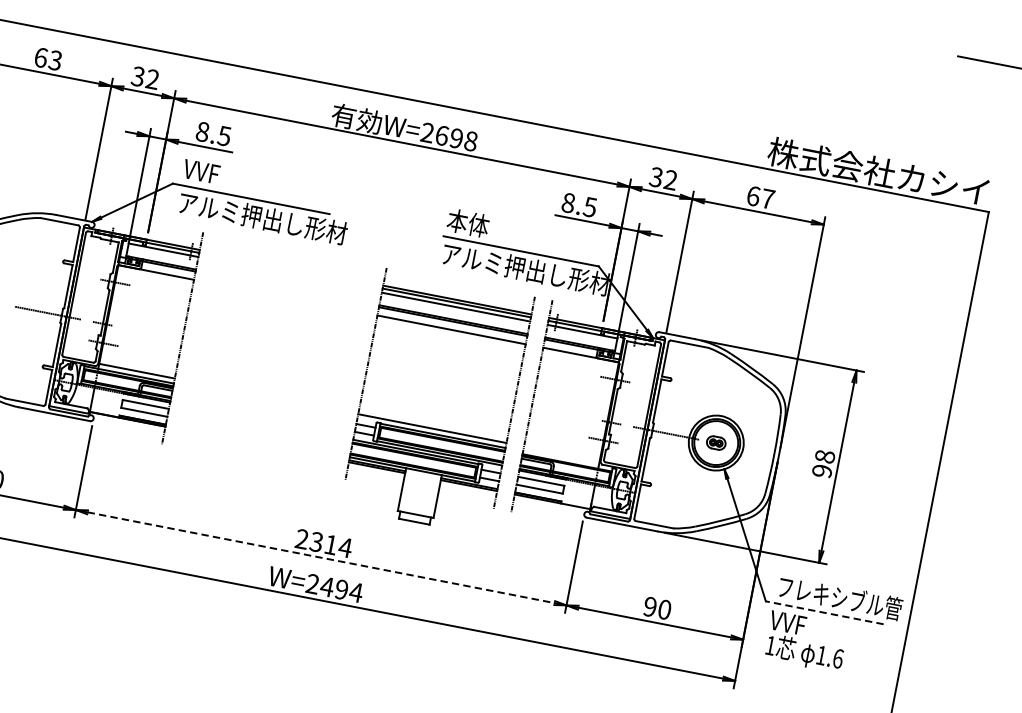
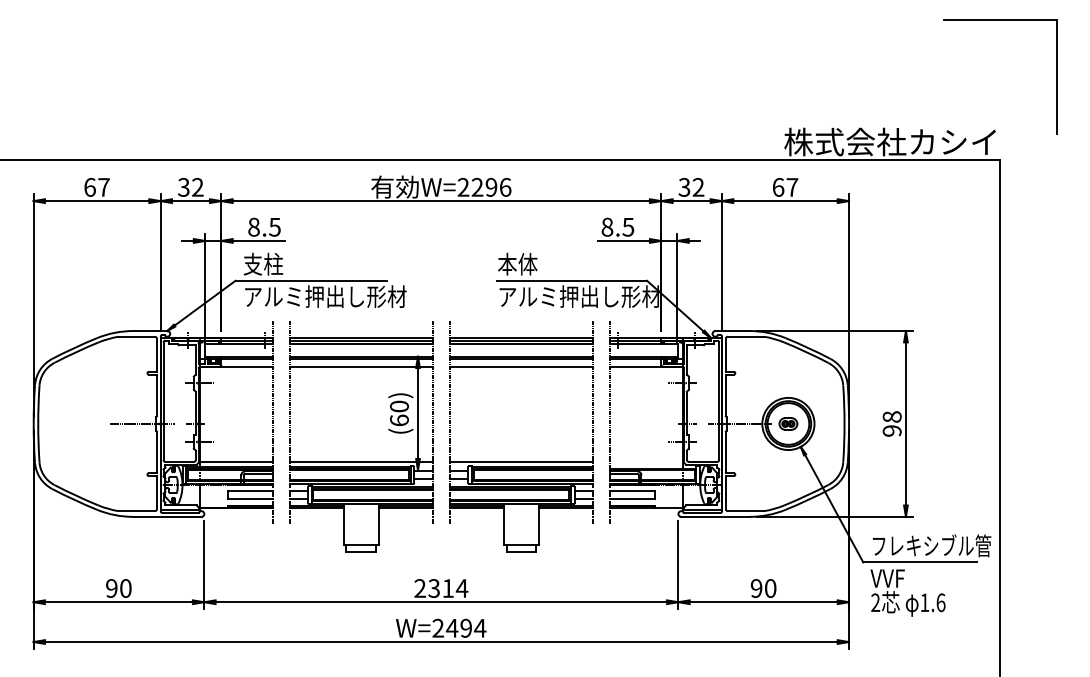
text: (55, 59) -> (103, 186), 63 -> 67
text: (456, 137) -> (491, 186), W=2698 -> W=2296
text: (204, 171) -> (262, 263), VVF -> 支柱
part: (266, 396) -> (361, 461), added
line: (321, 558) -> (441, 602), dashed -> solid
line: (825, 613) -> (920, 562), dashed -> solid
text: (770, 645) -> (875, 602), 1 -> 2

